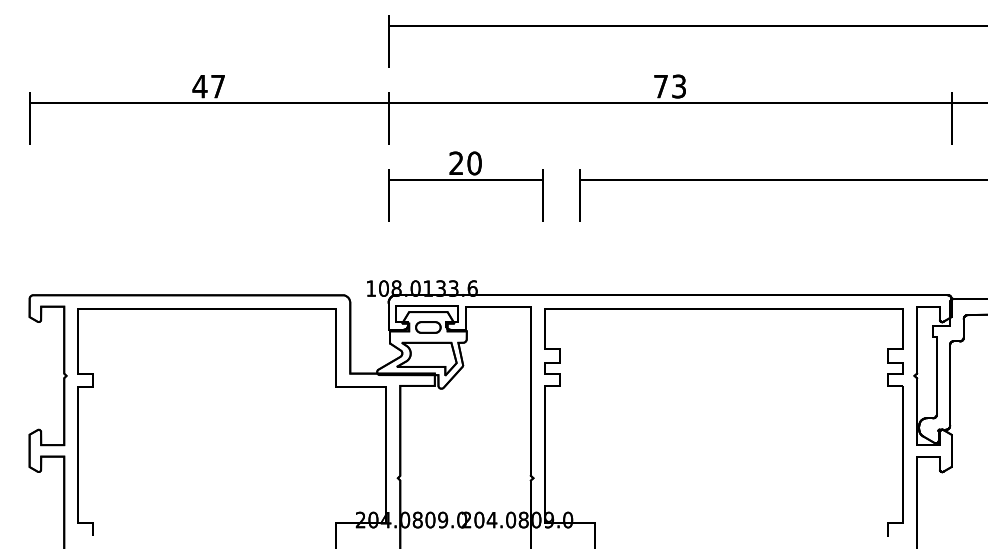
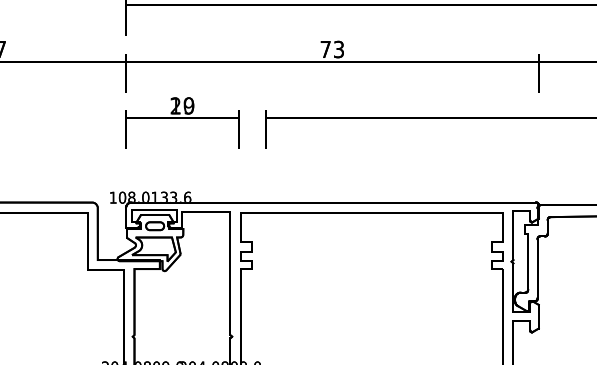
text: (465, 163) -> (182, 105), 20 -> 19

